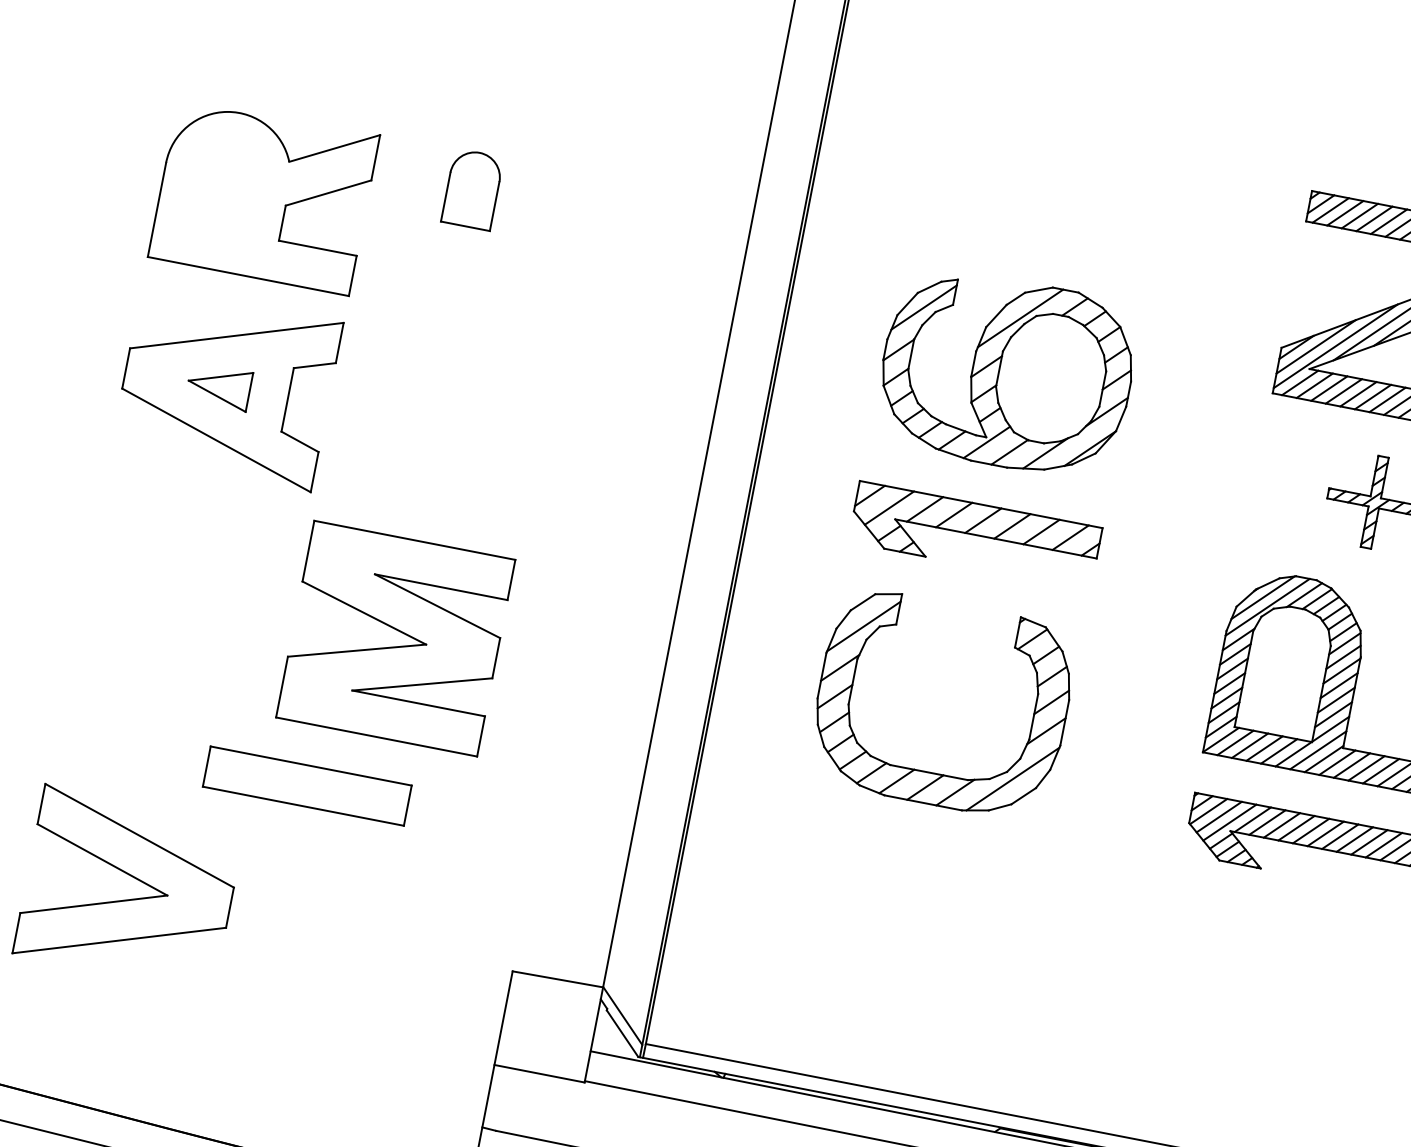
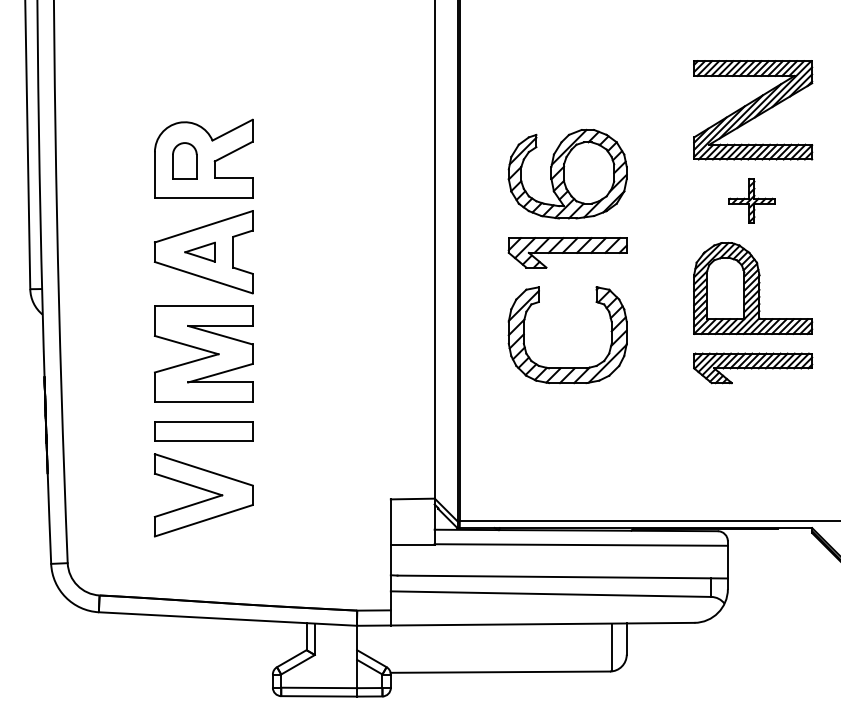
part: (471, 188) -> (184, 160), moved
part: (395, 637) -> (203, 353), moved
part: (306, 786) -> (203, 431), moved

